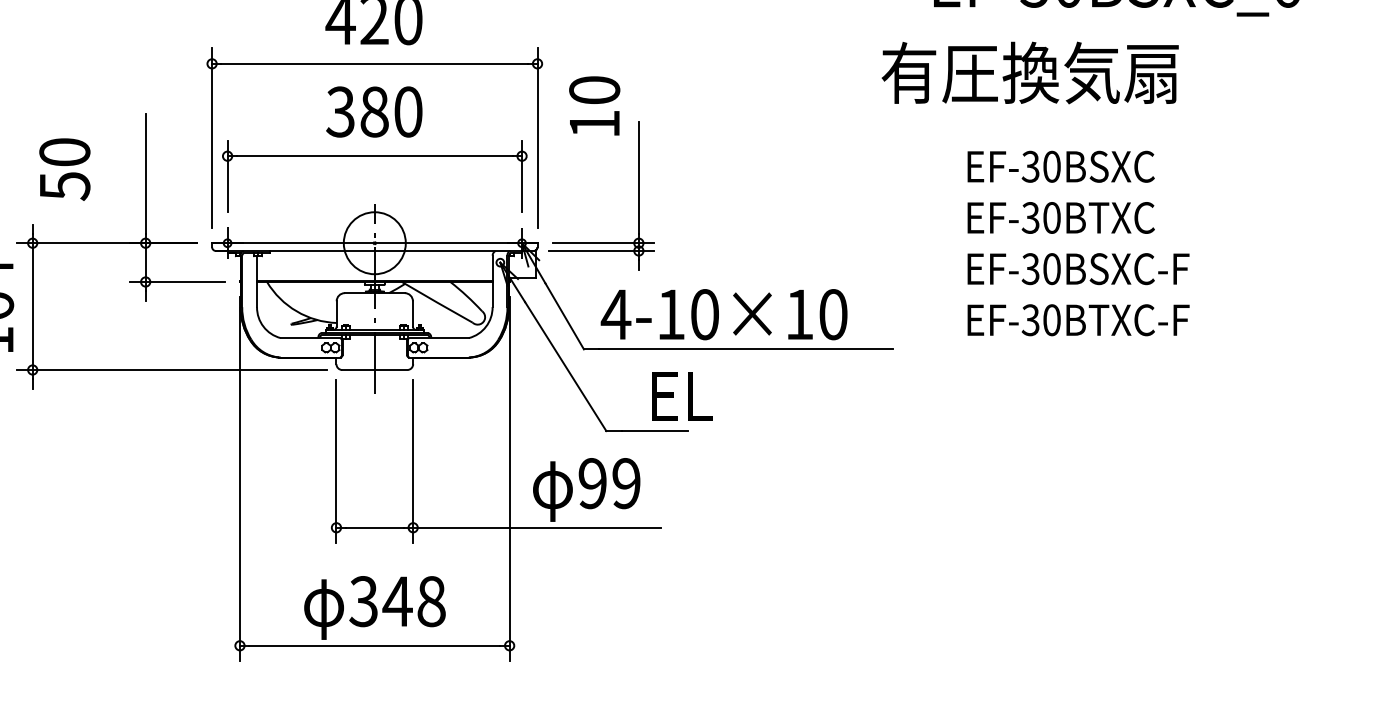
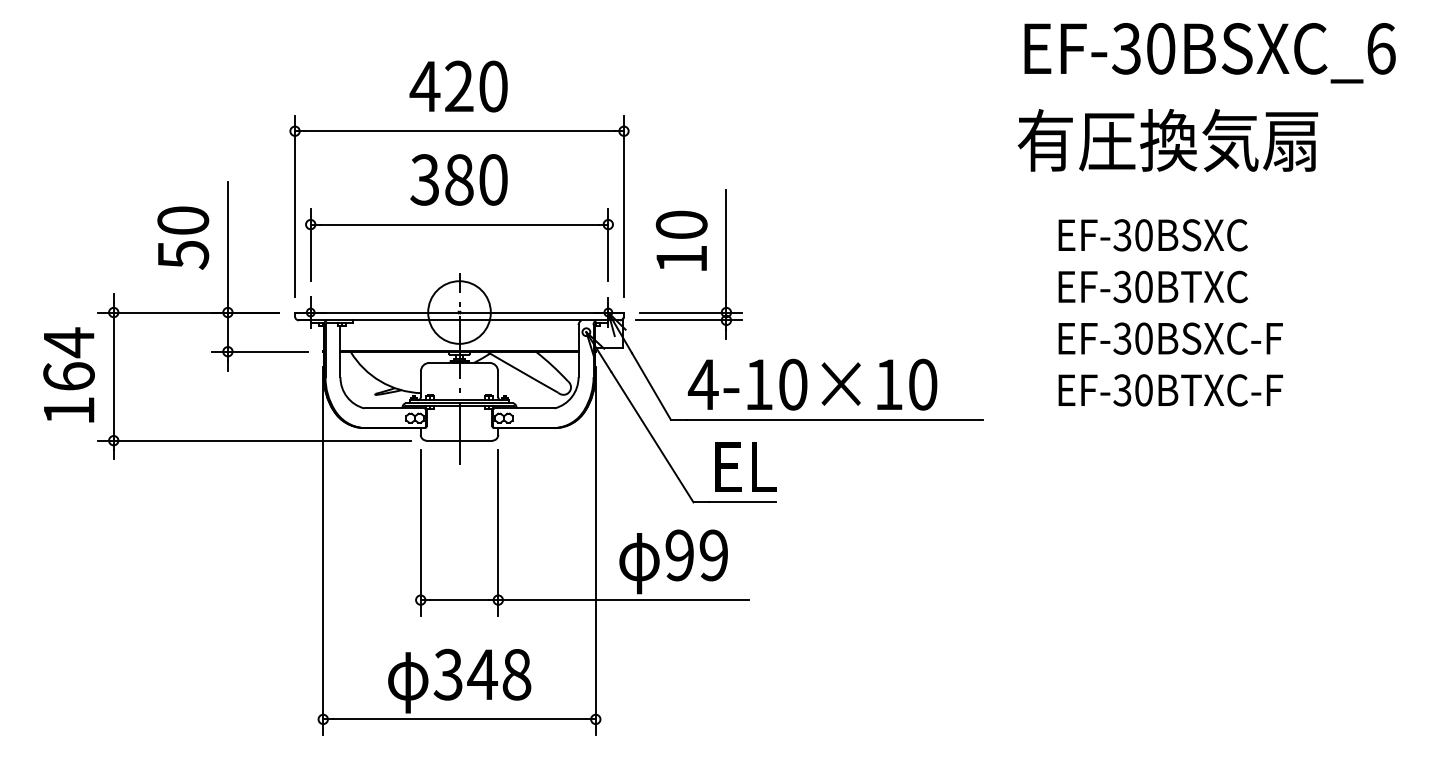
text: (1029, 73) -> (1167, 140), moved
text: (594, 105) -> (681, 240), moved
text: (65, 168) -> (183, 237), moved
text: (681, 395) -> (745, 466), moved

